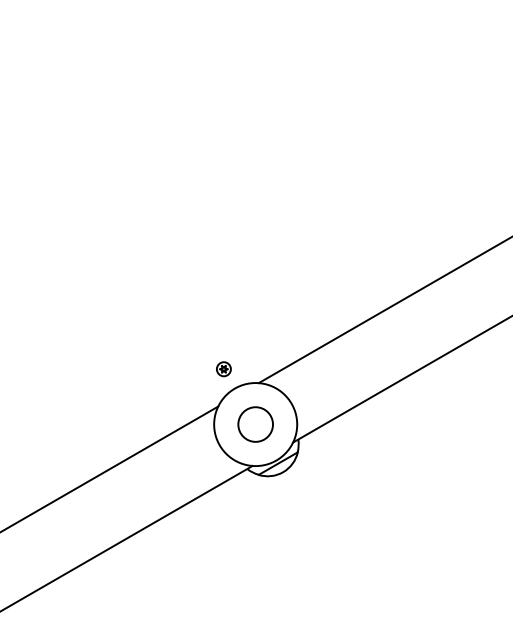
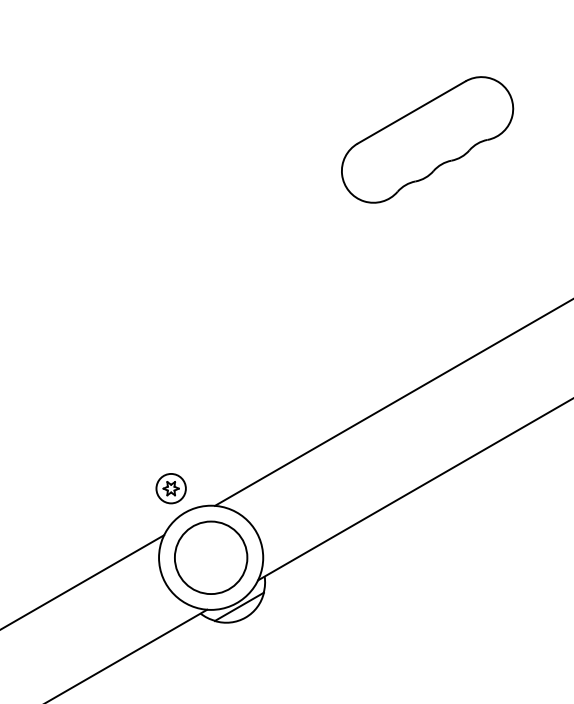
part: (428, 91) -> (427, 140), added
part: (223, 368) -> (170, 487), size x1.67
circle: (255, 424) -> (210, 557), size x1.67

